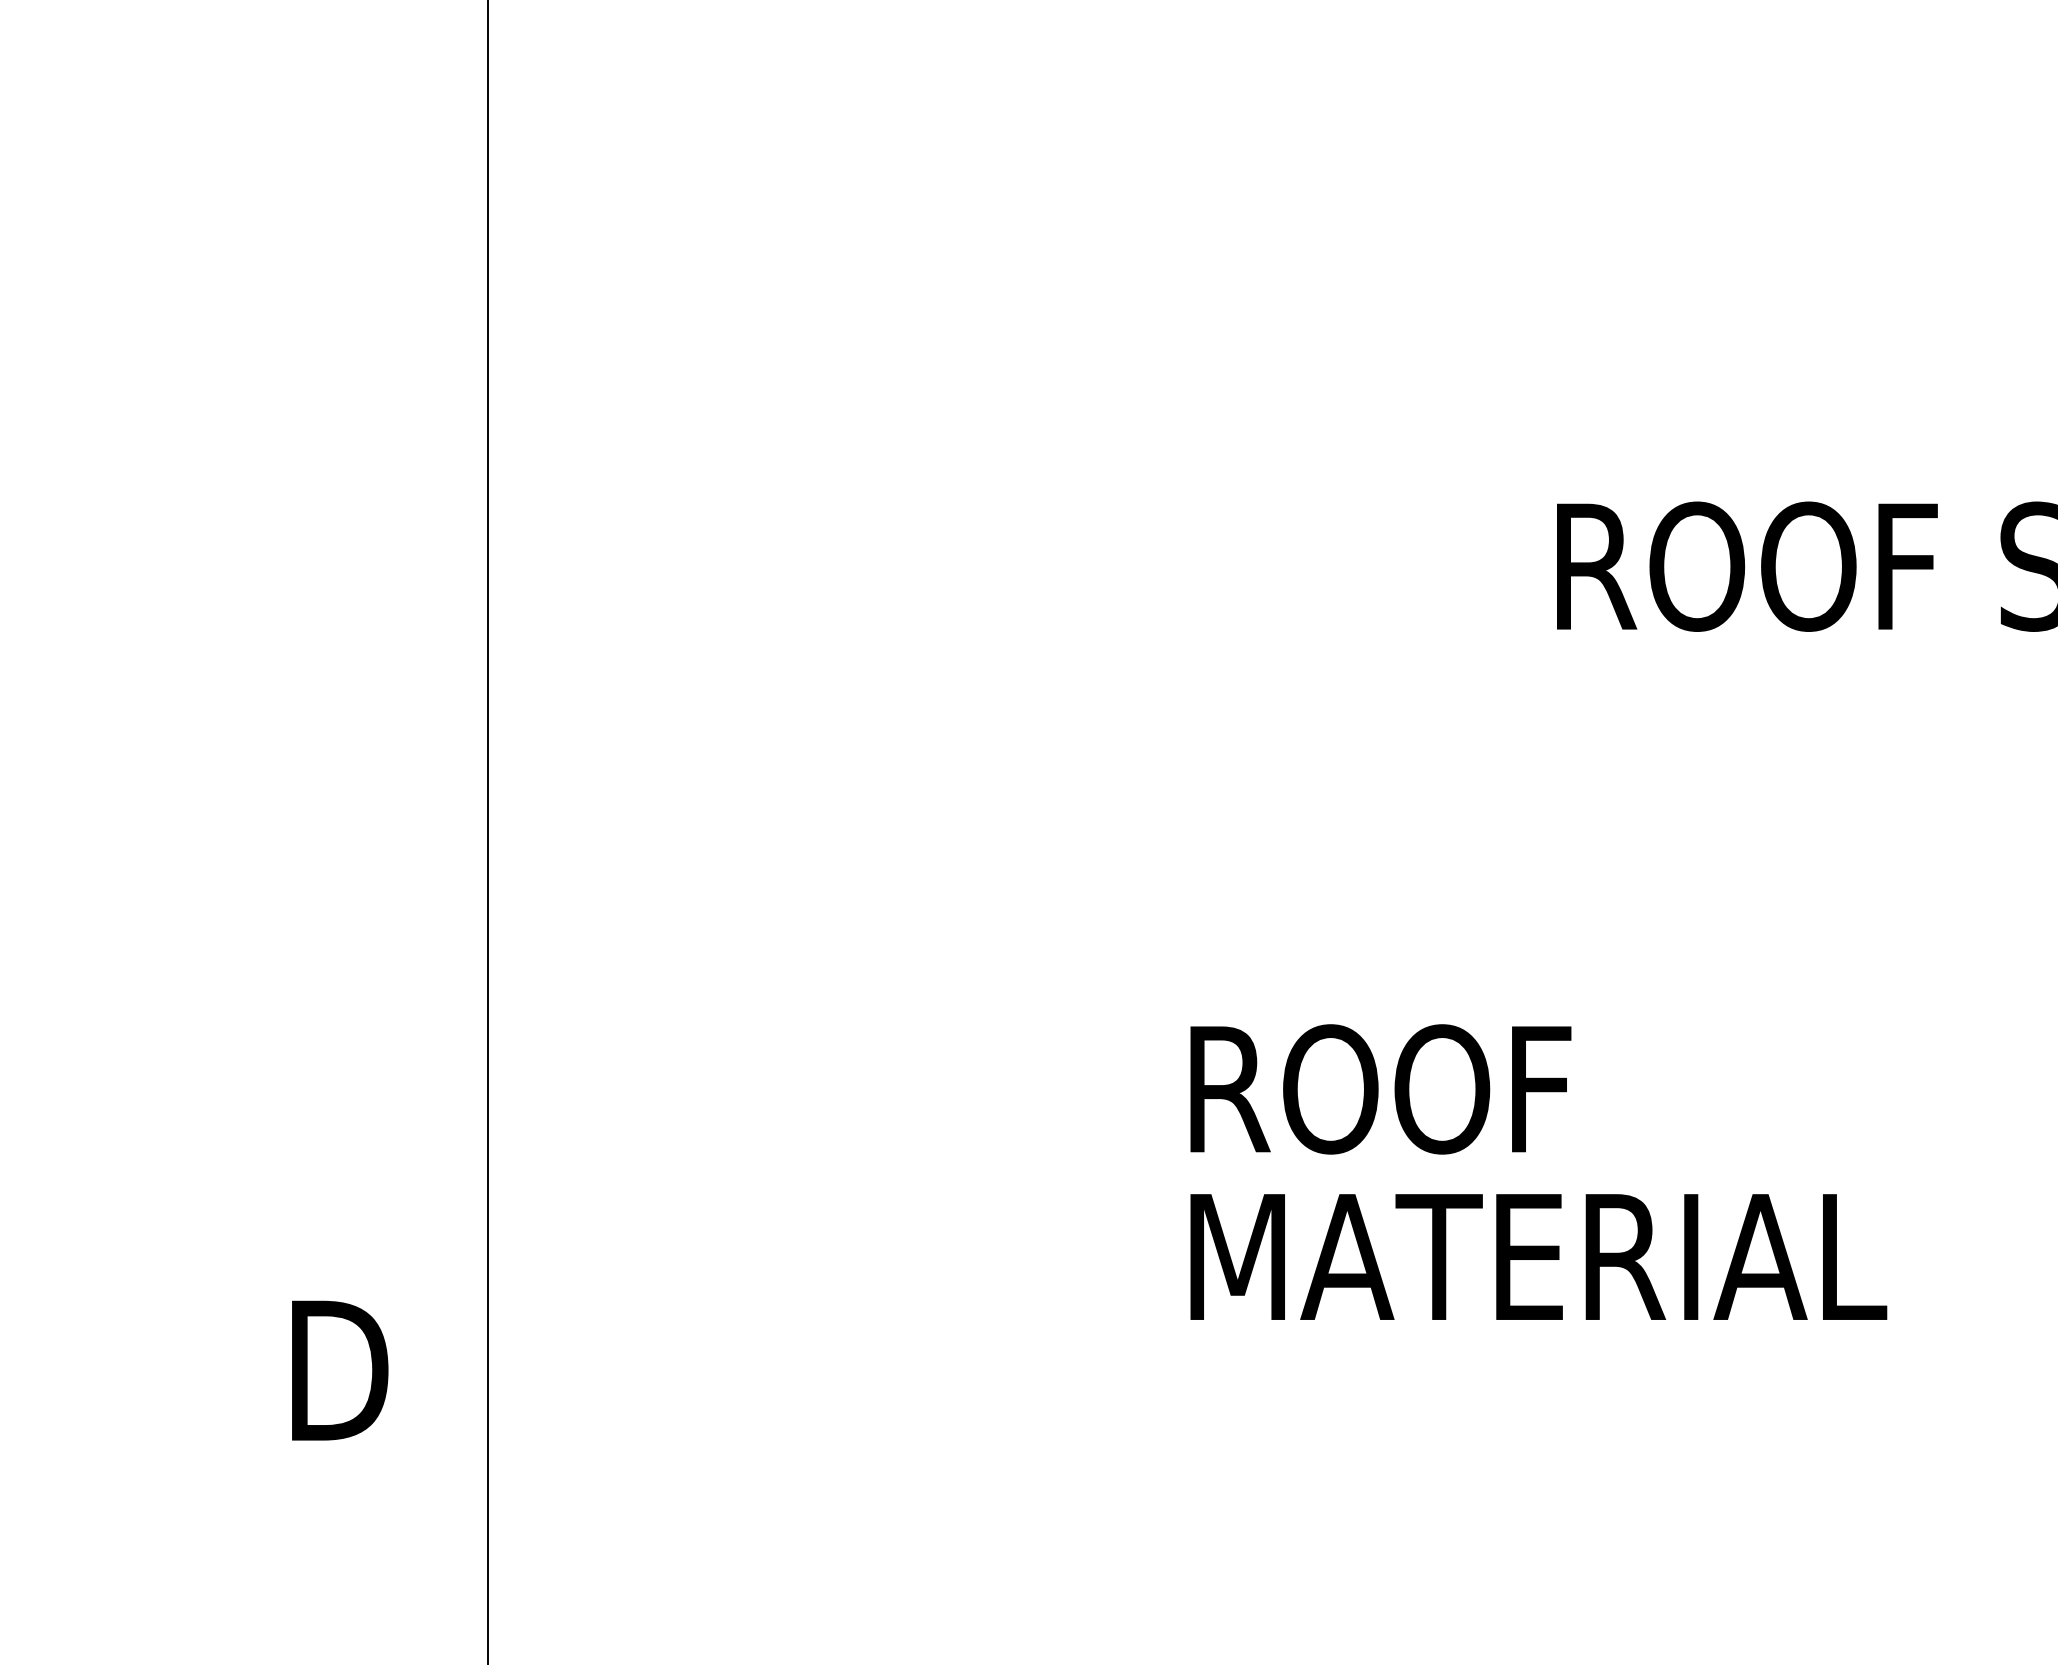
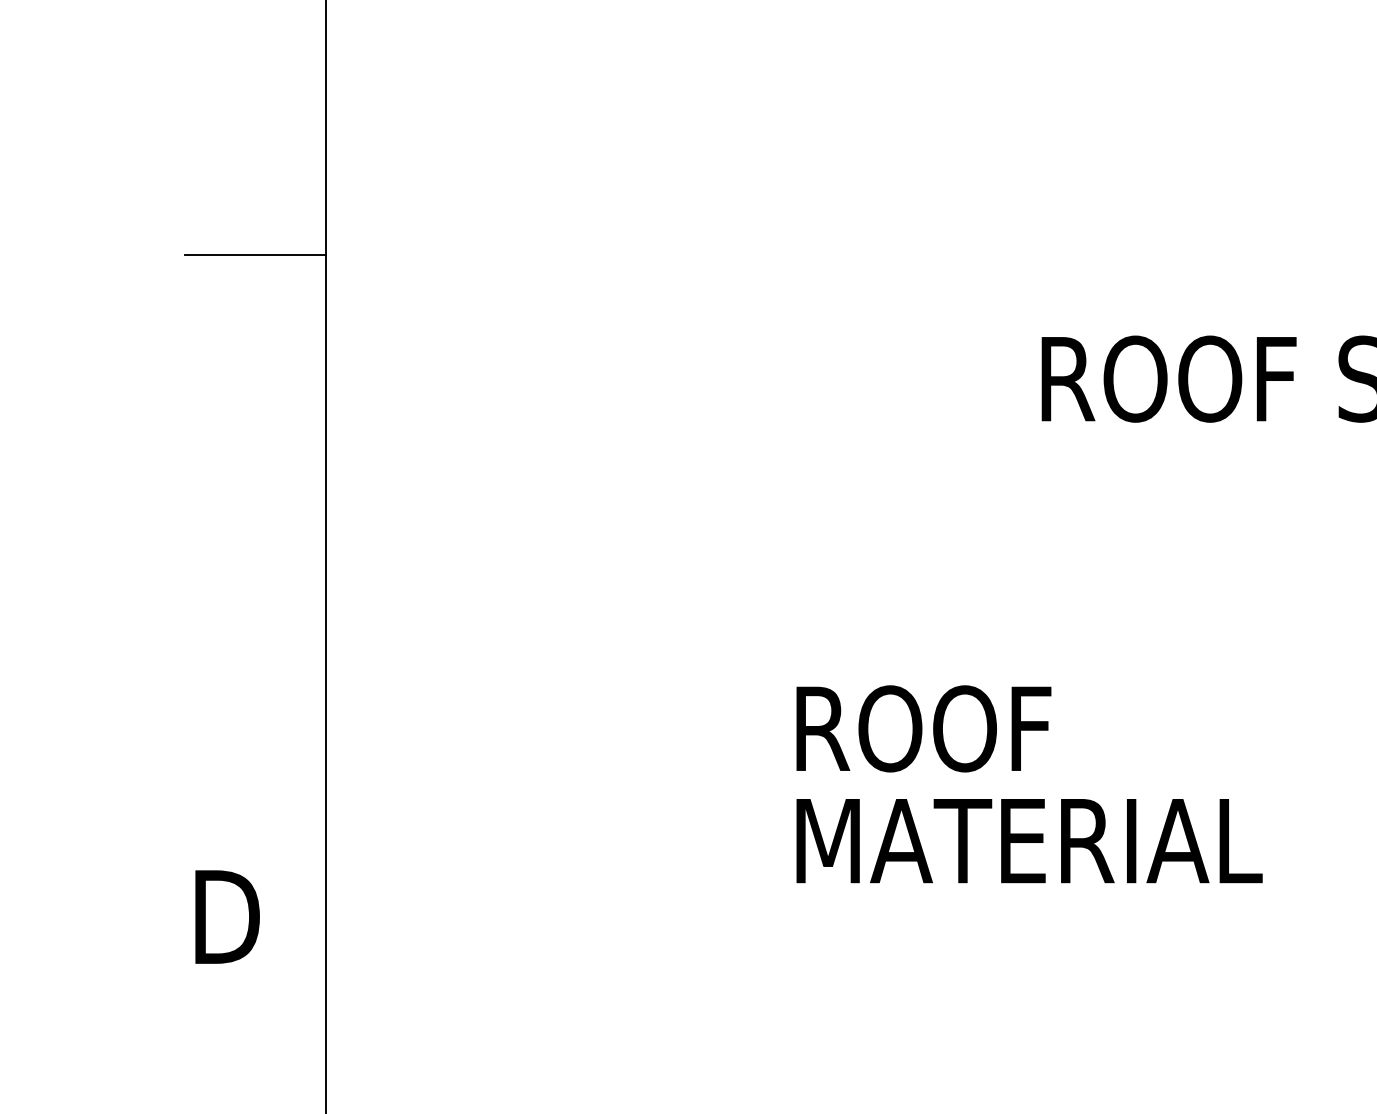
line: (381, 380) -> (255, 254), added

